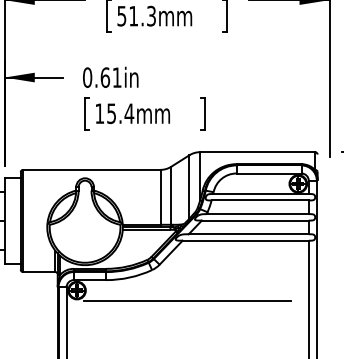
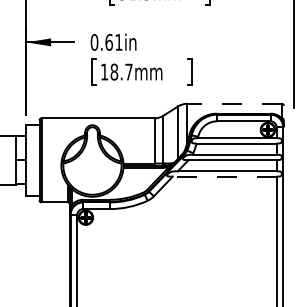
text: (120, 112) -> (121, 71), 15.4mm -> 18.7mm
line: (257, 151) -> (234, 103), solid -> dashed
line: (245, 240) -> (224, 176), solid -> dashed
line: (187, 301) -> (176, 226), removed

